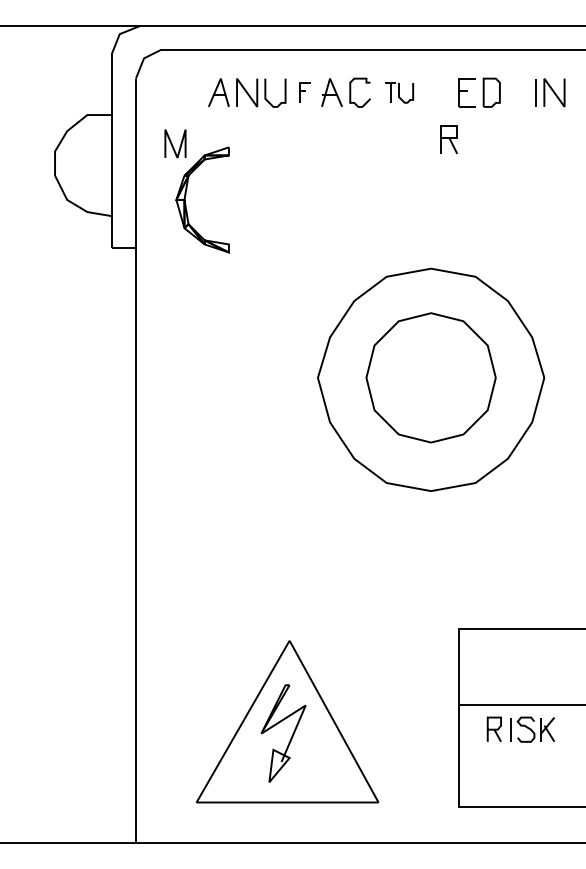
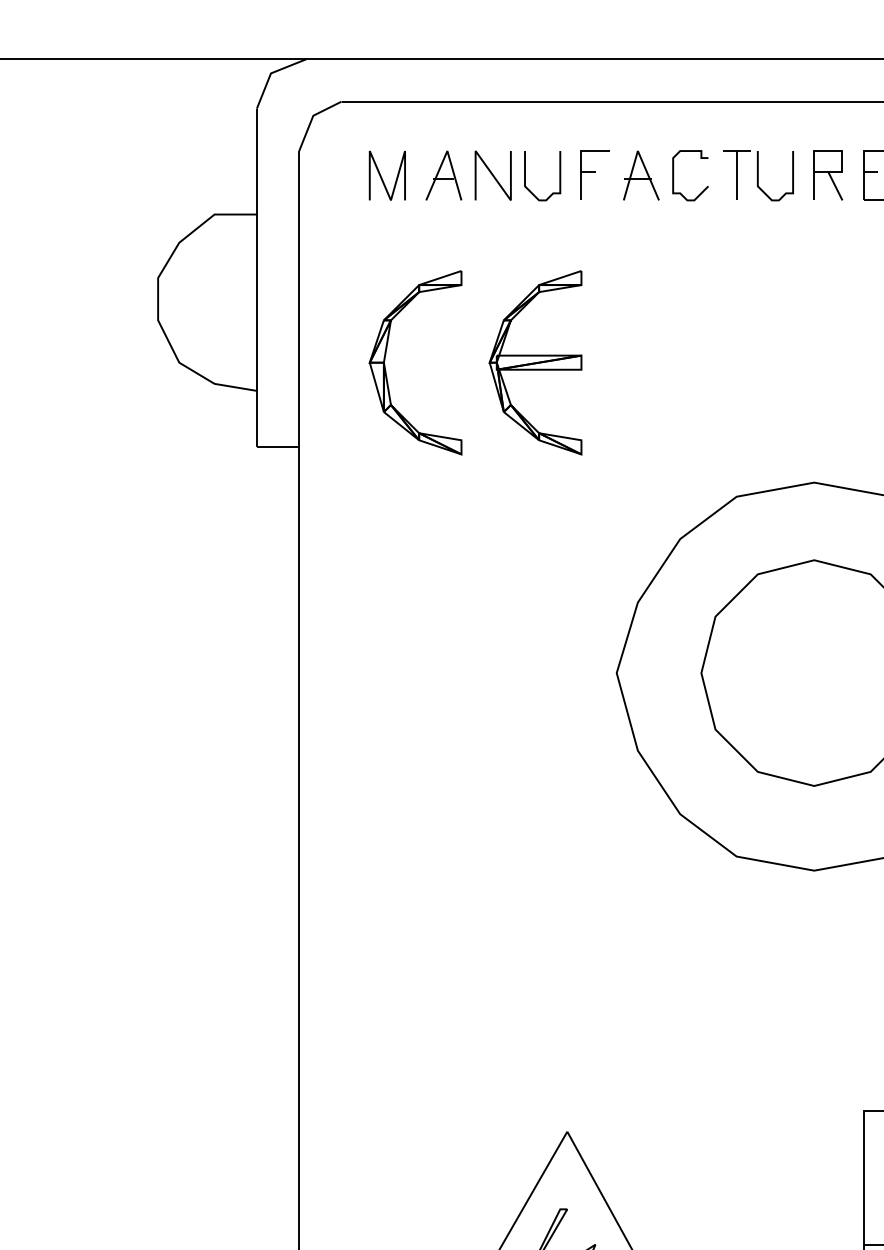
part: (305, 92) -> (595, 175), size x1.43
part: (399, 92) -> (759, 175), size x1.43
part: (448, 139) -> (827, 175), moved
curve: (173, 145) -> (383, 178), moved
part: (270, 199) -> (533, 361), added

